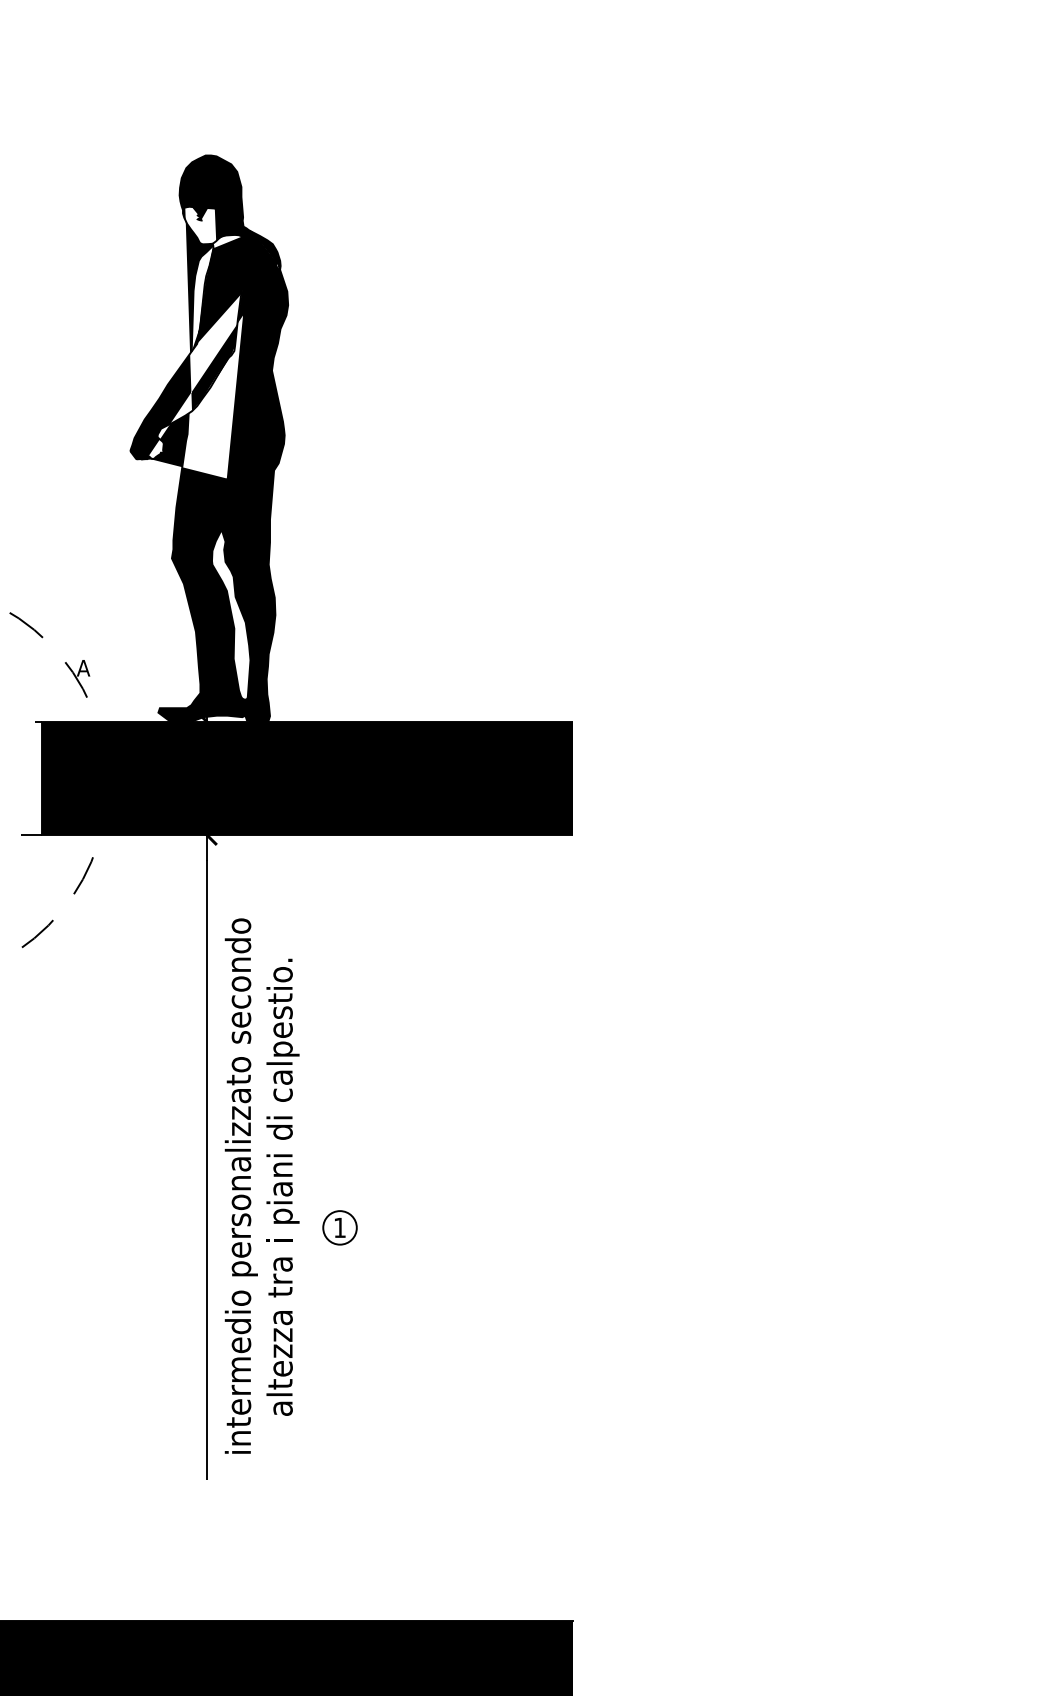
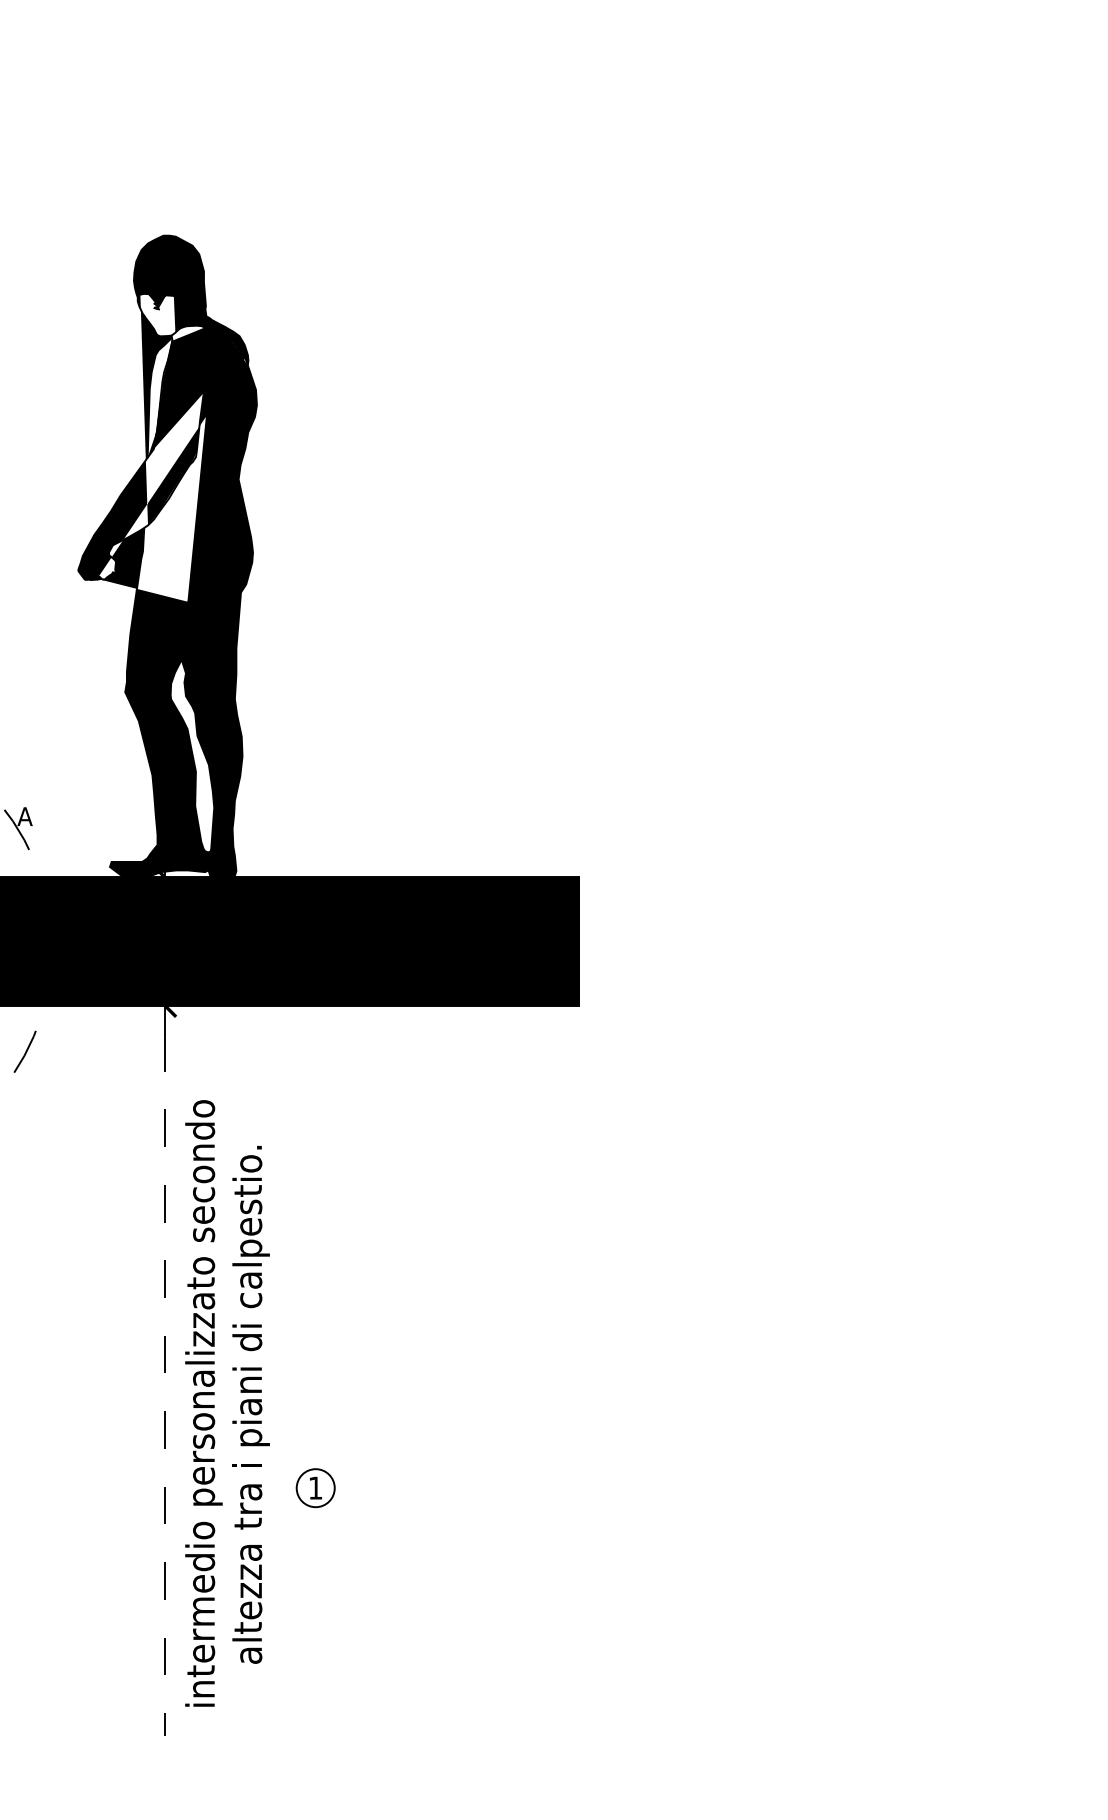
line: (206, 1170) -> (164, 1385), solid -> dashed
part: (339, 1227) -> (315, 1487), moved

